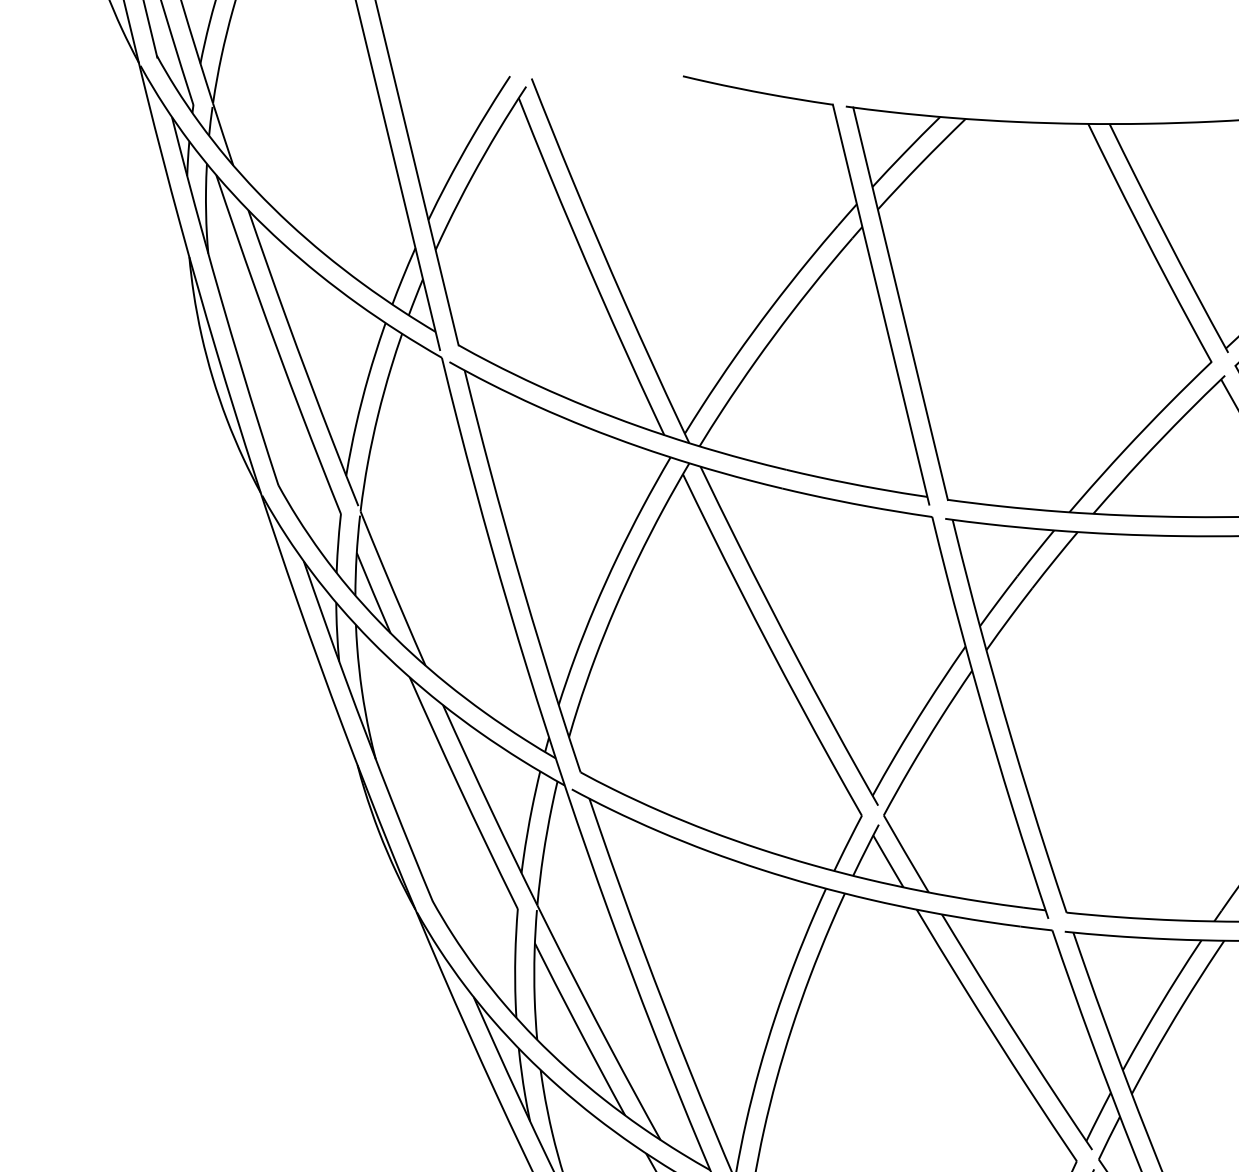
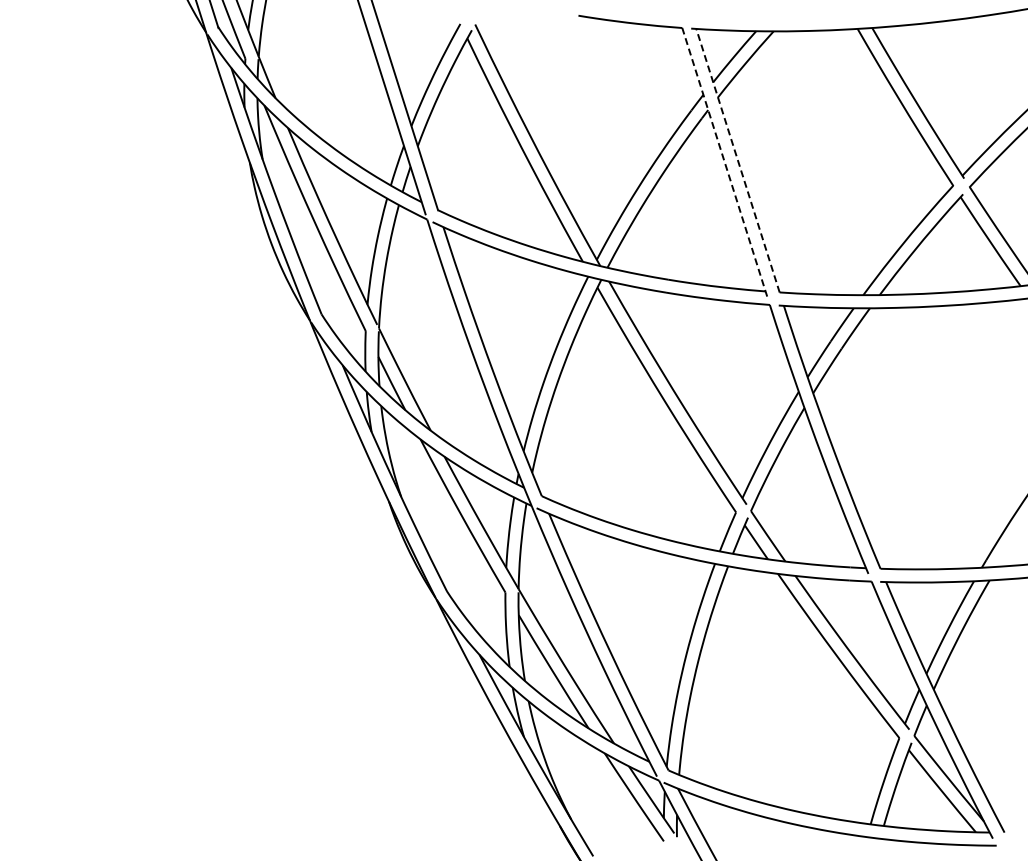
line: (899, 303) -> (737, 160), solid -> dashed
line: (880, 304) -> (724, 162), solid -> dashed

